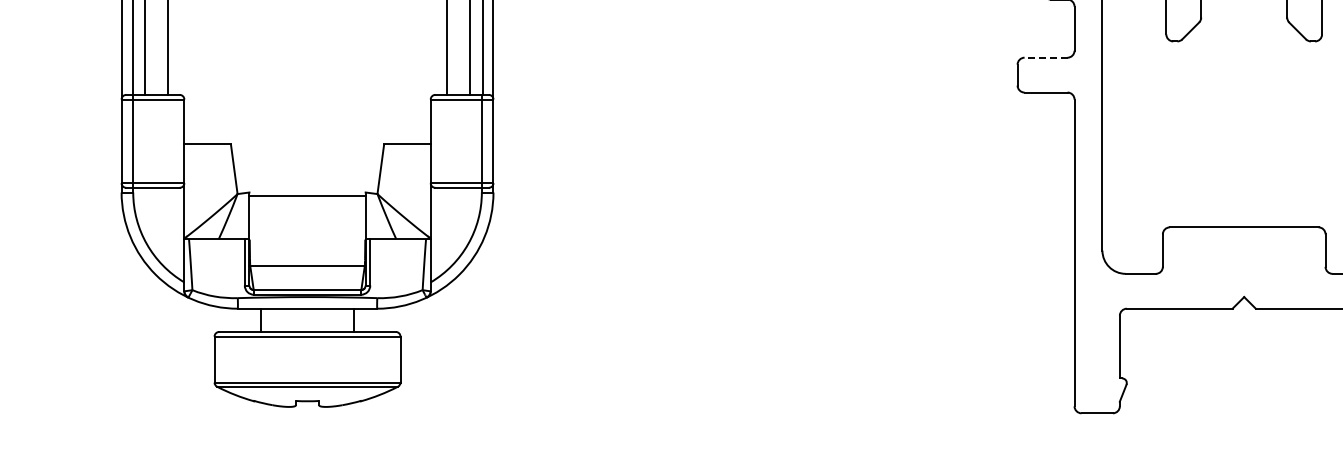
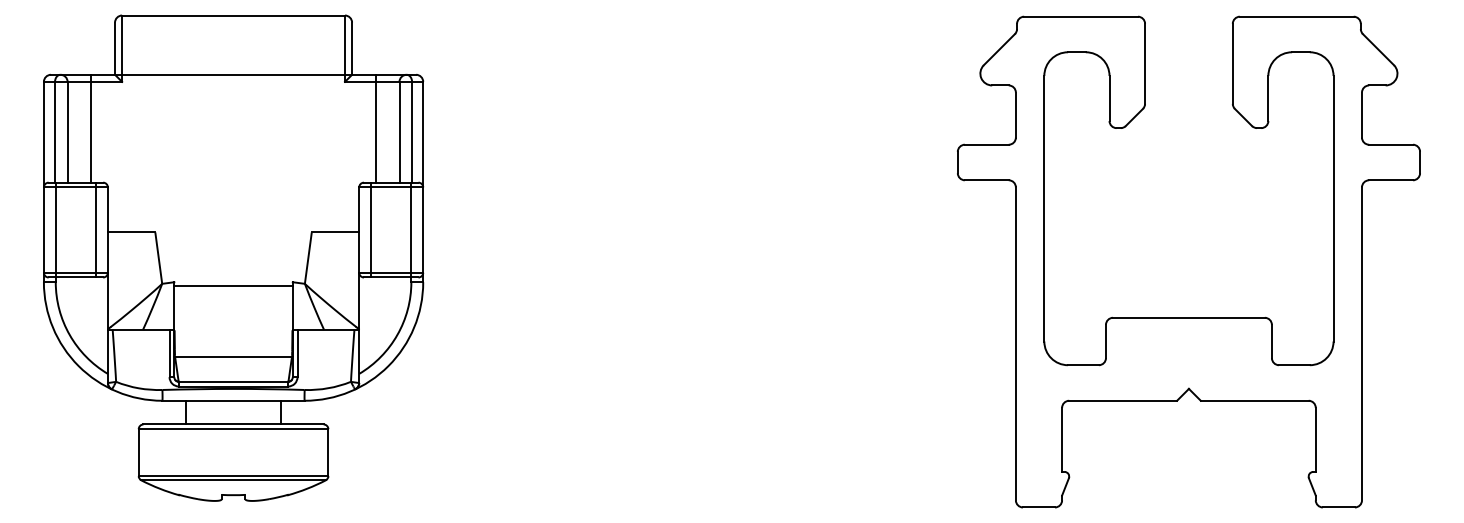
line: (1045, 57) -> (986, 144), dashed -> solid
line: (173, 140) -> (96, 229), added
line: (442, 140) -> (371, 229), added

